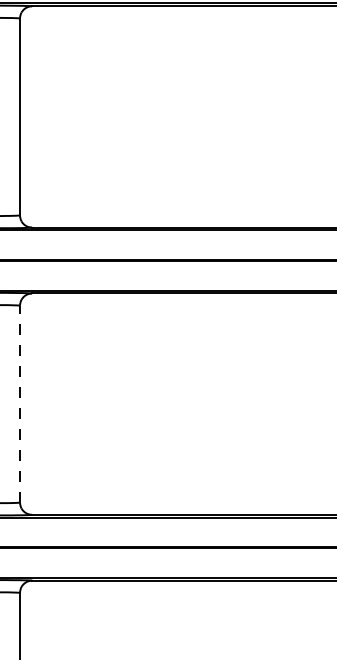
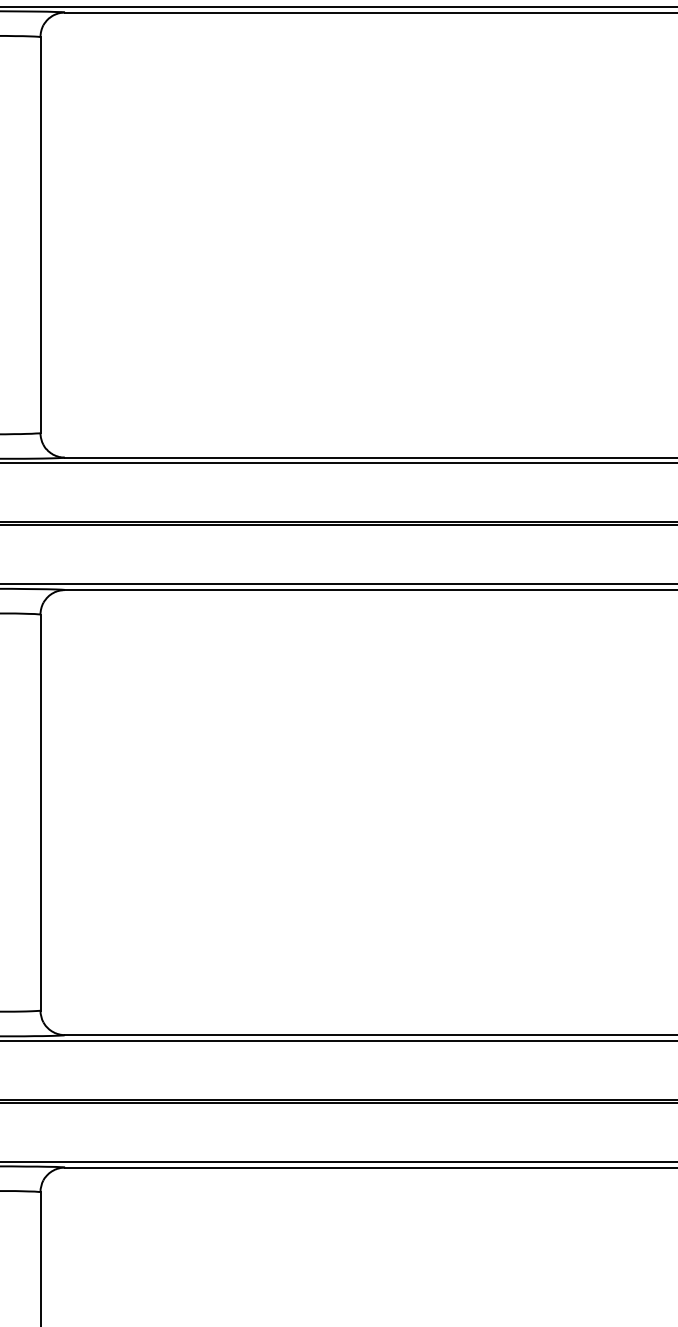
line: (20, 403) -> (41, 811), dashed -> solid

